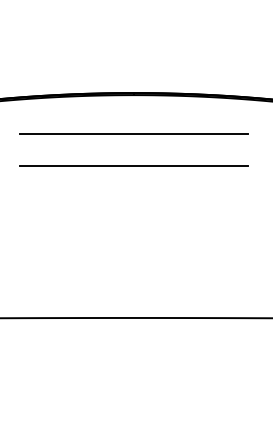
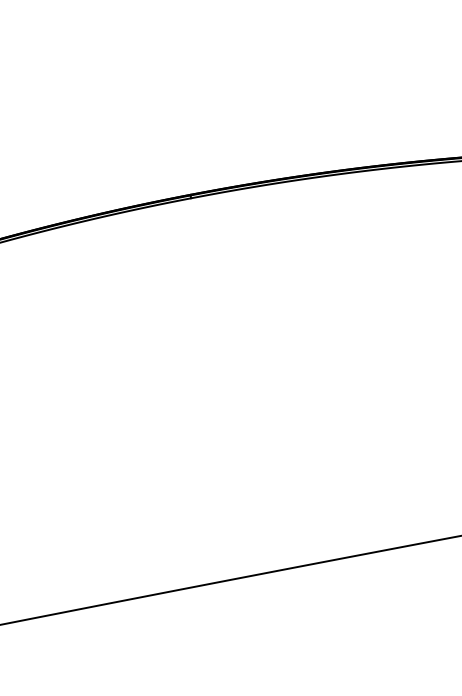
line: (133, 133) -> (202, 263), removed
line: (133, 166) -> (213, 318), removed

